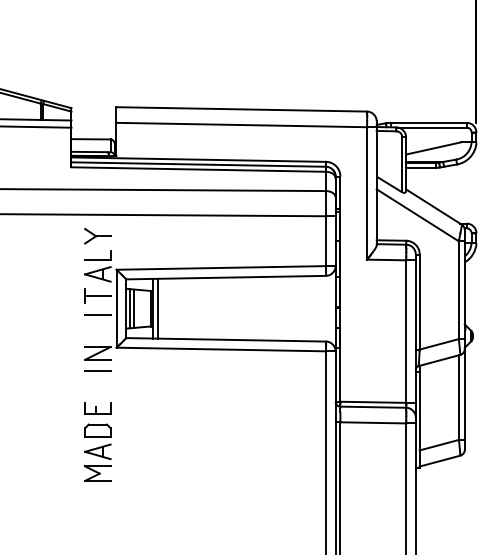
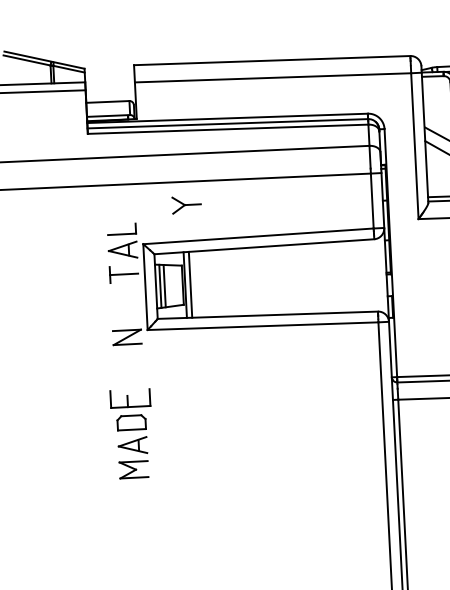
part: (97, 236) -> (186, 205), moved
line: (97, 314) -> (124, 294), removed
line: (97, 371) -> (127, 357), removed
part: (97, 408) -> (129, 398), size x1.4

